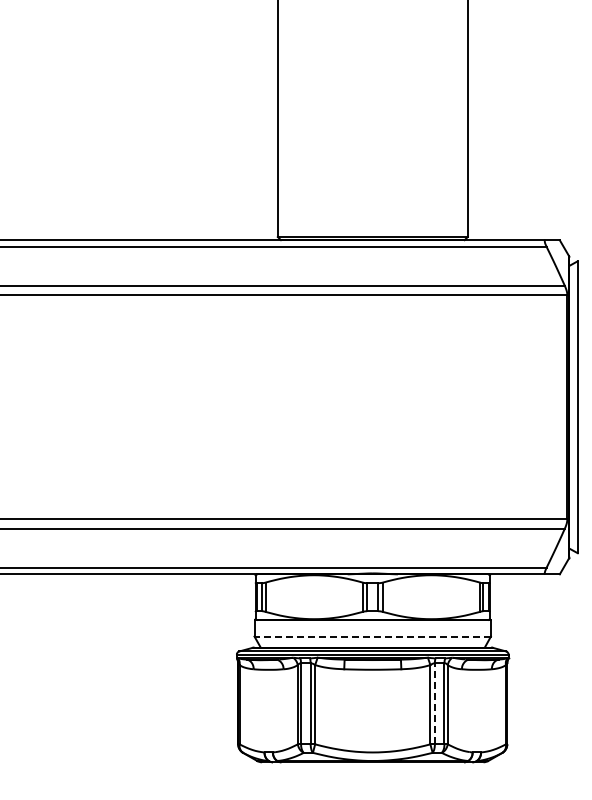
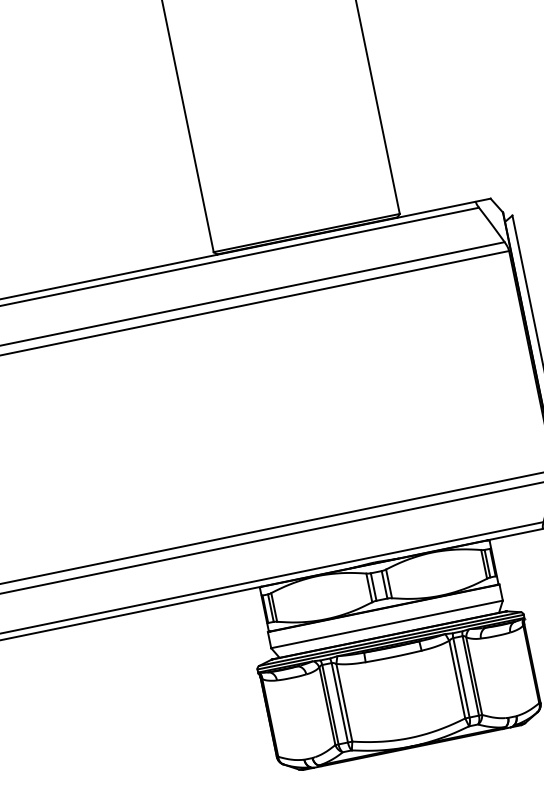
line: (372, 636) -> (386, 624), dashed -> solid
line: (434, 703) -> (461, 677), dashed -> solid

